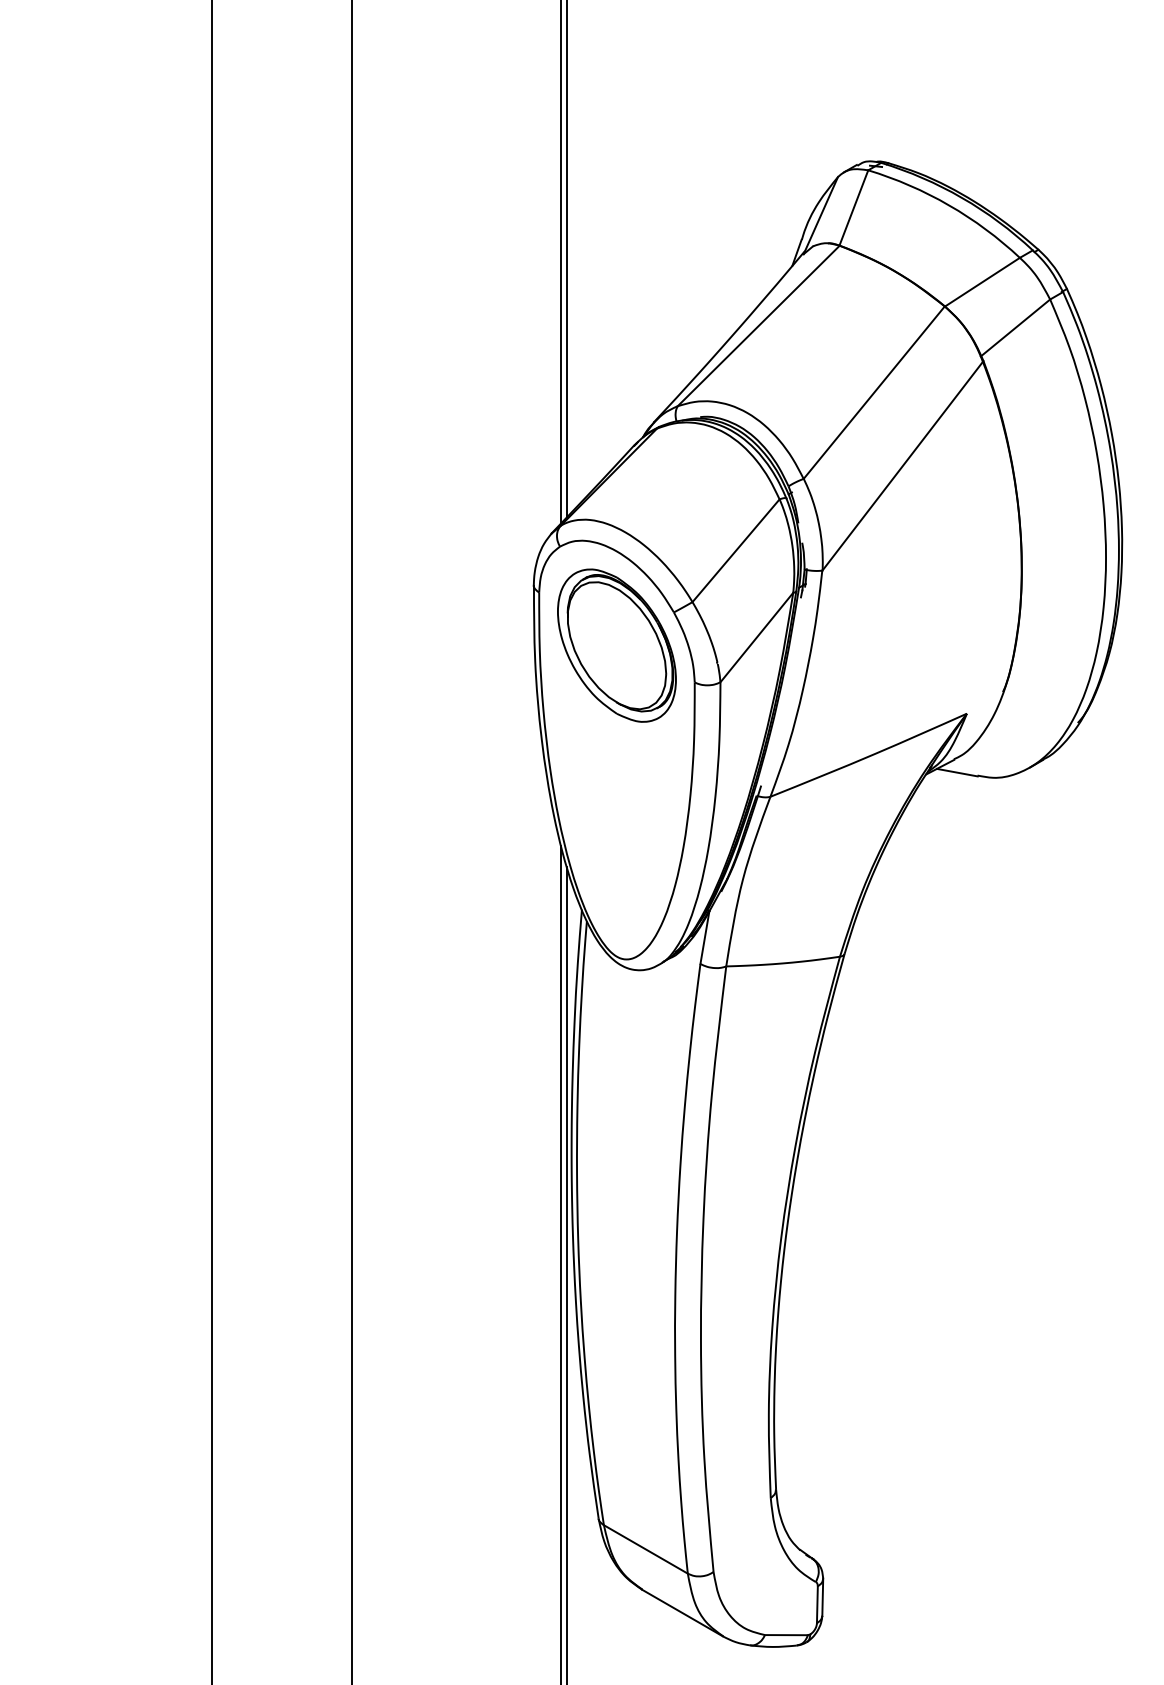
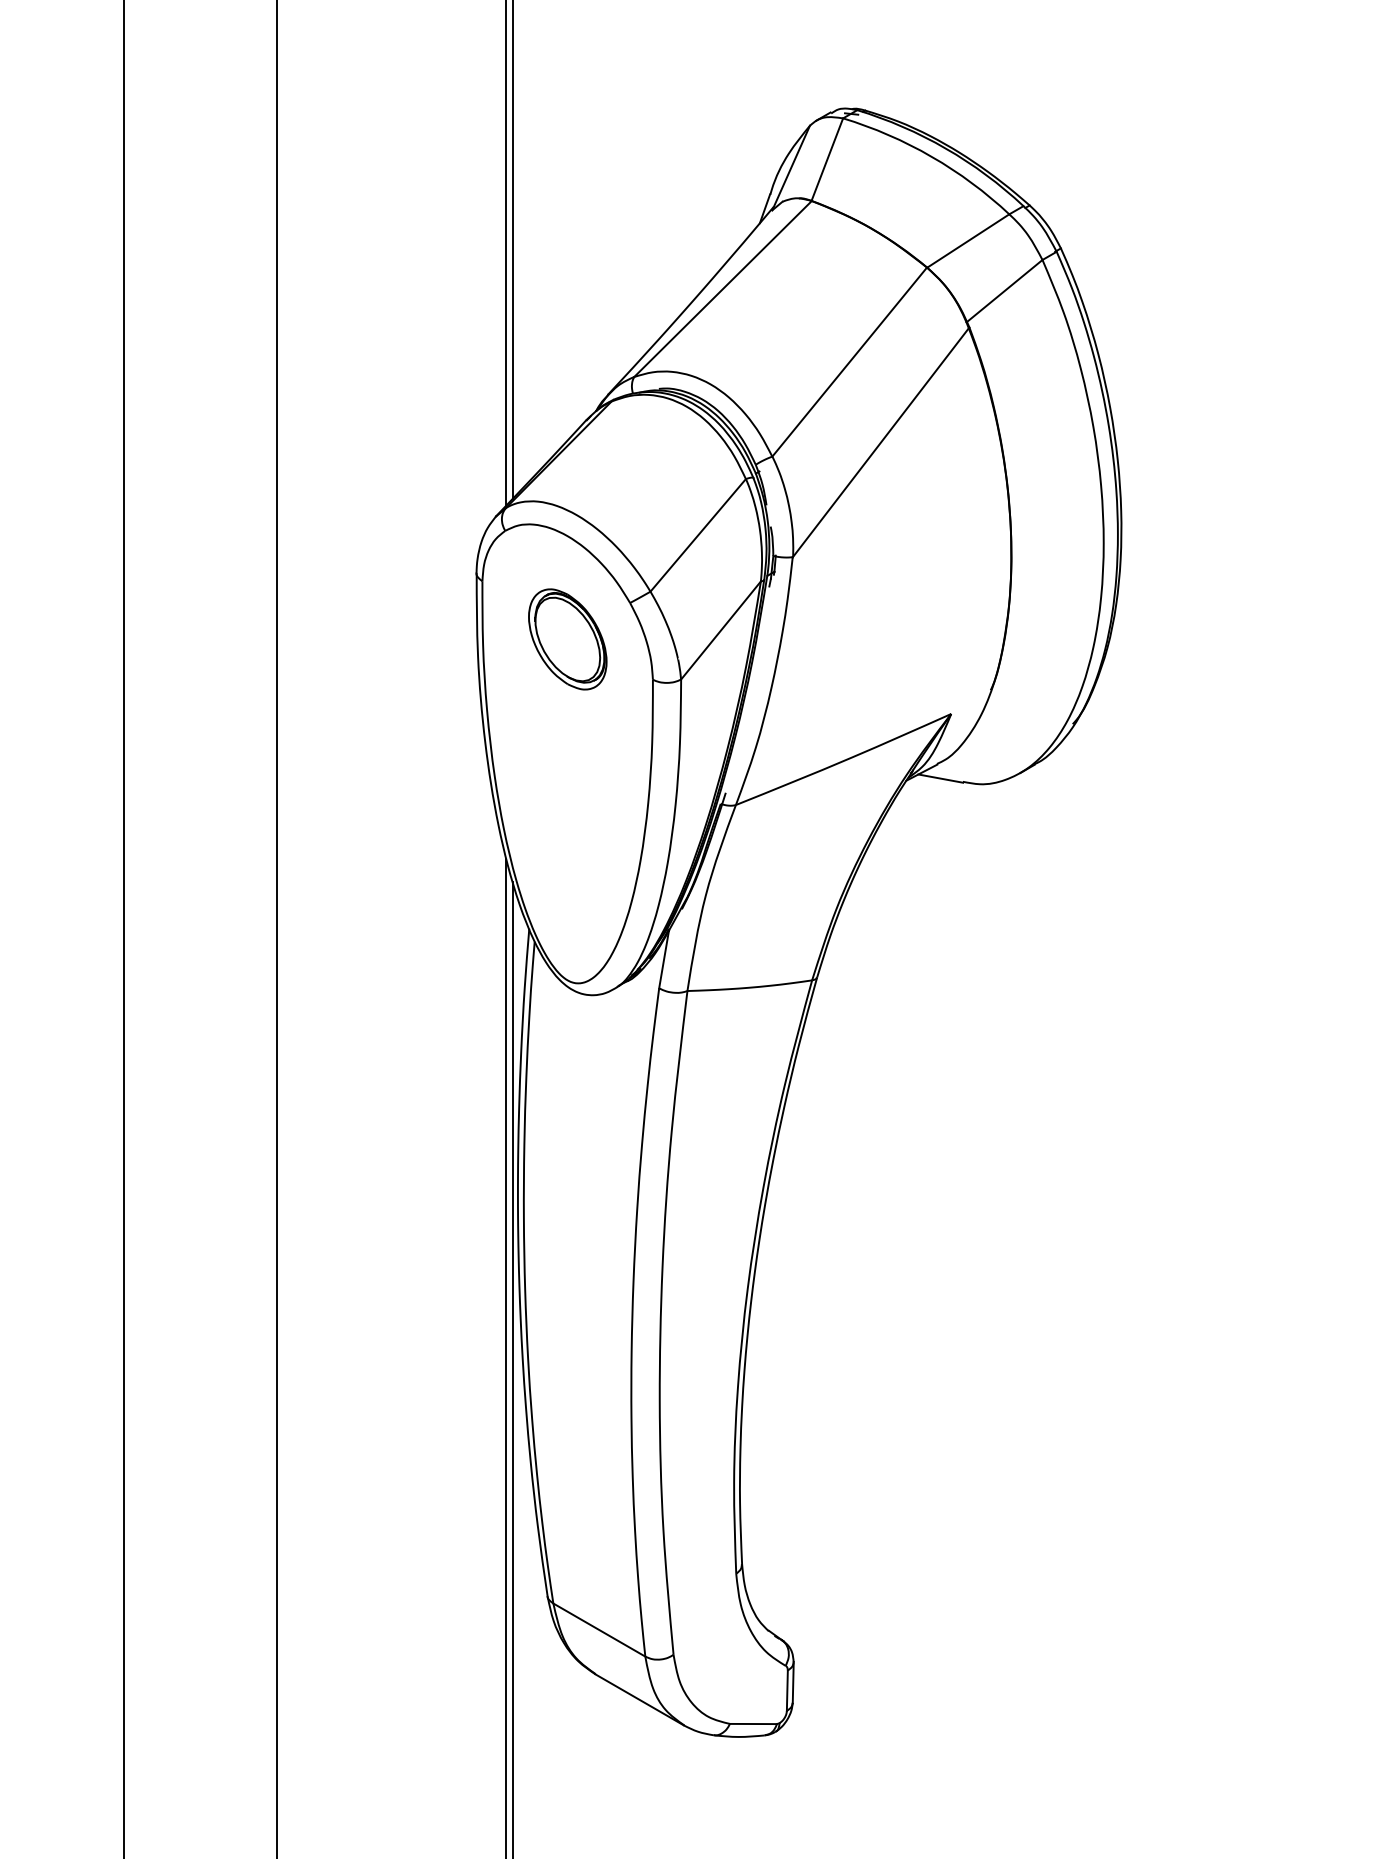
part: (616, 645) -> (567, 639), size x0.6

